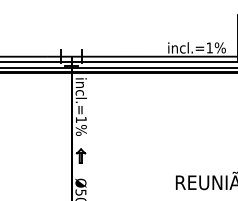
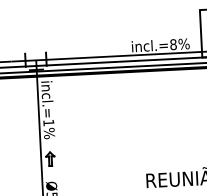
text: (209, 47) -> (173, 44), incl.=1%%% -> incl.=8%%%

